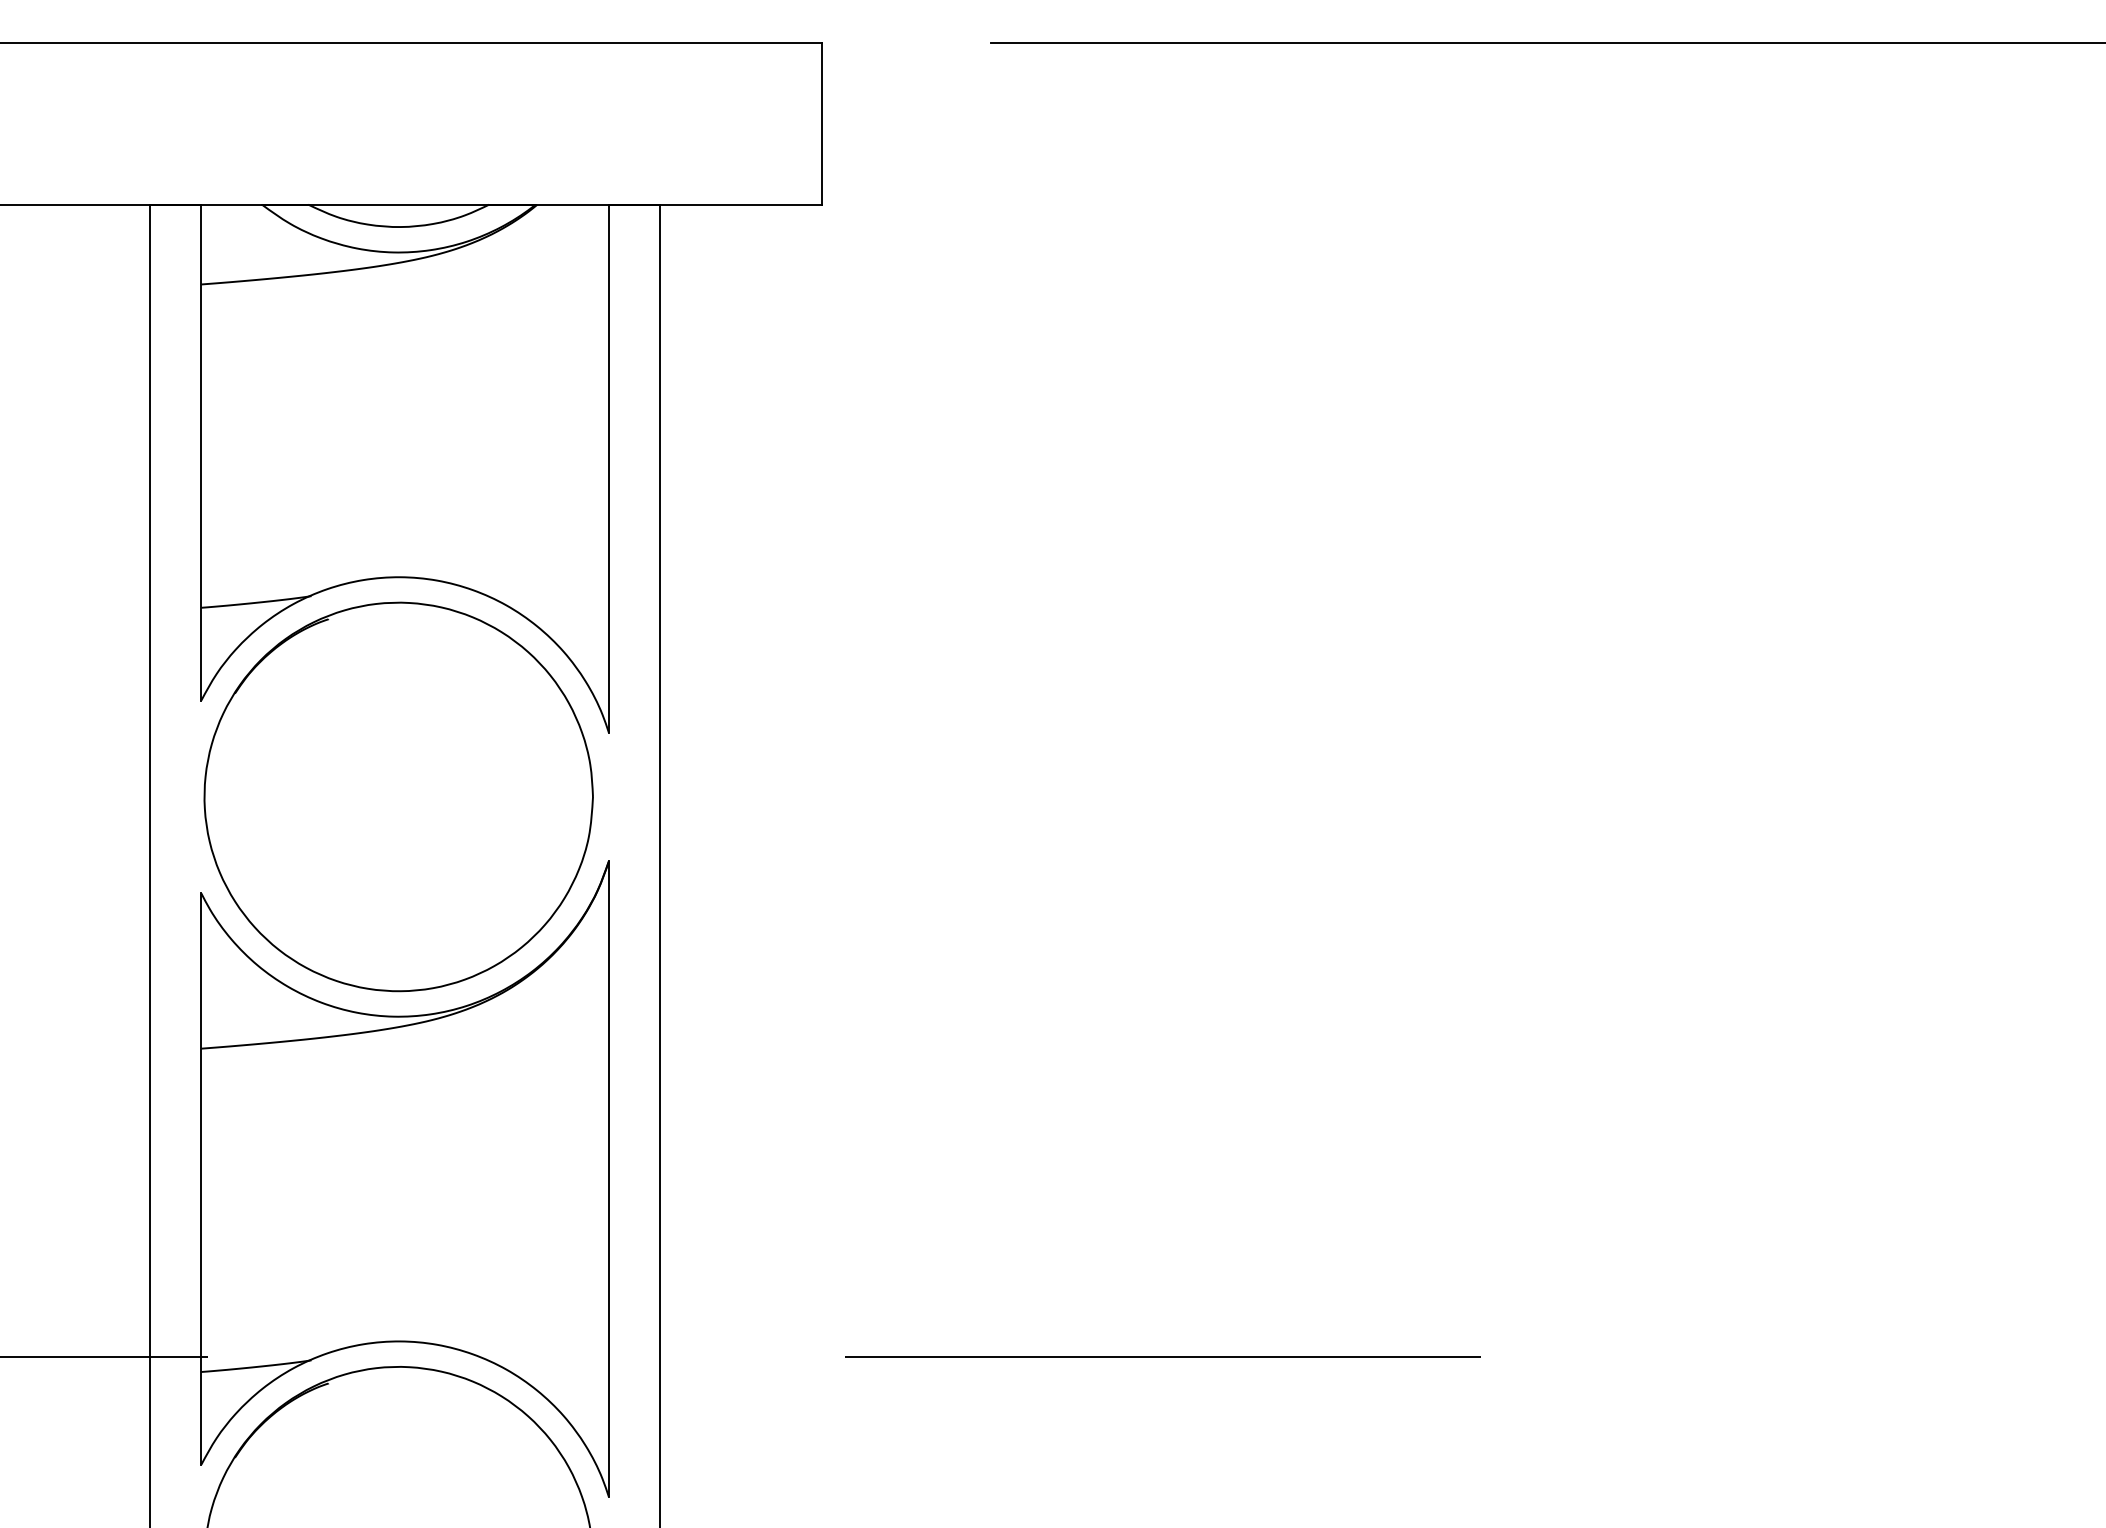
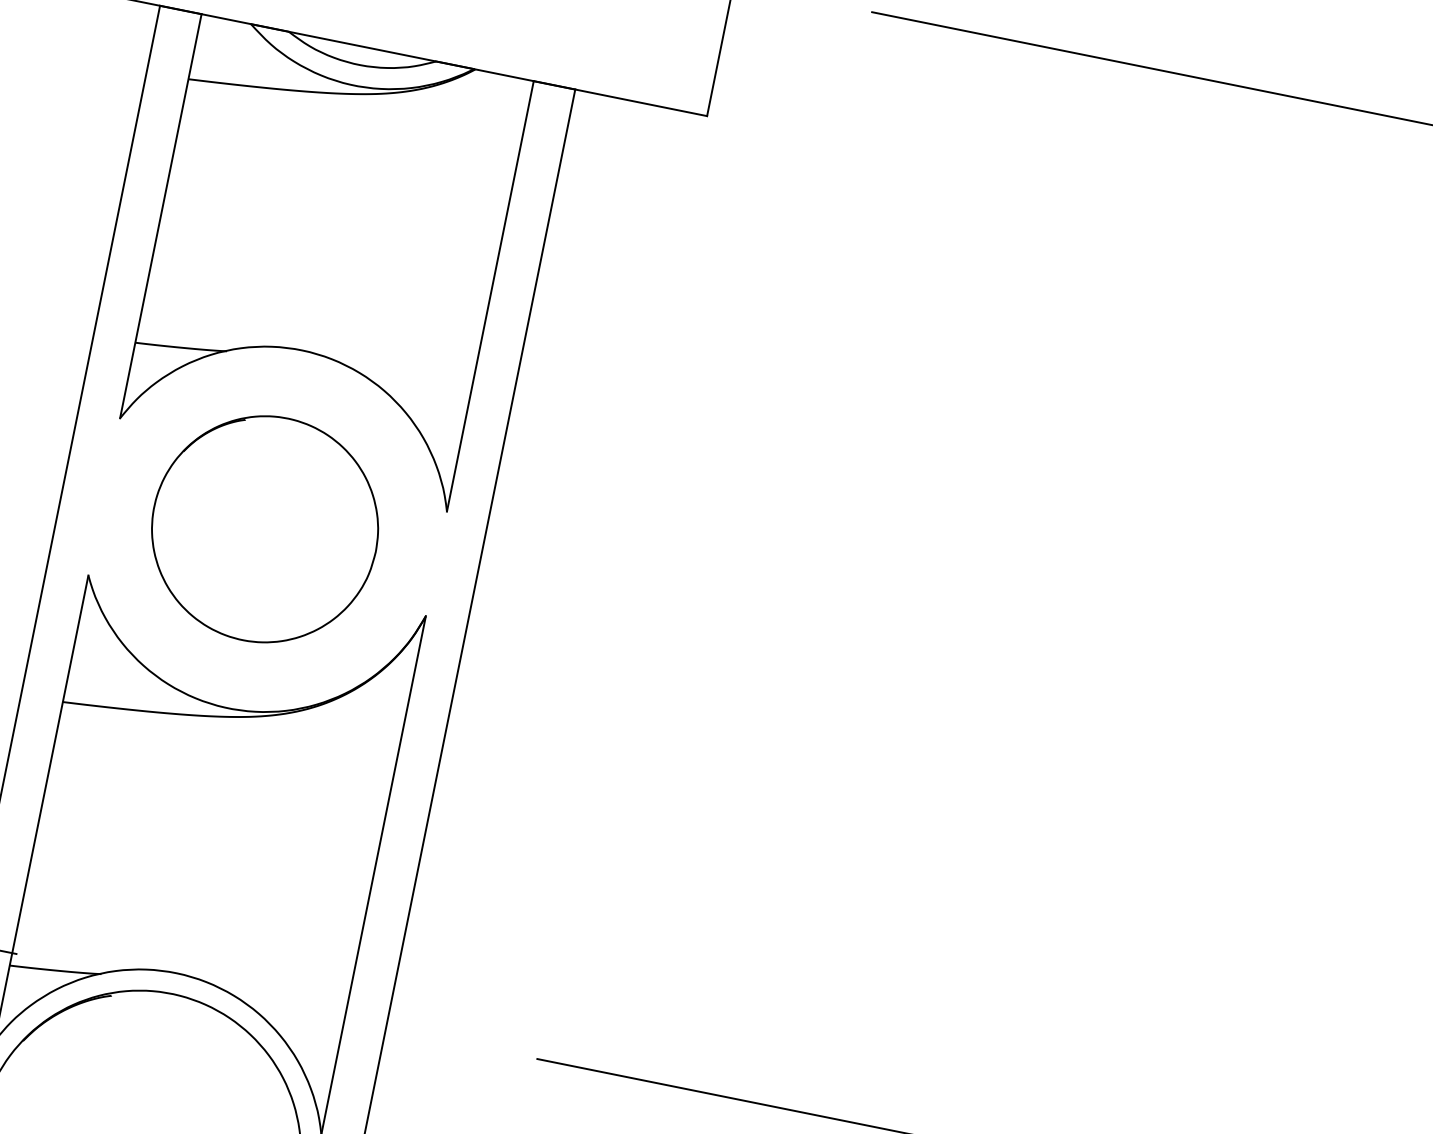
part: (398, 796) -> (265, 528), size x0.7

